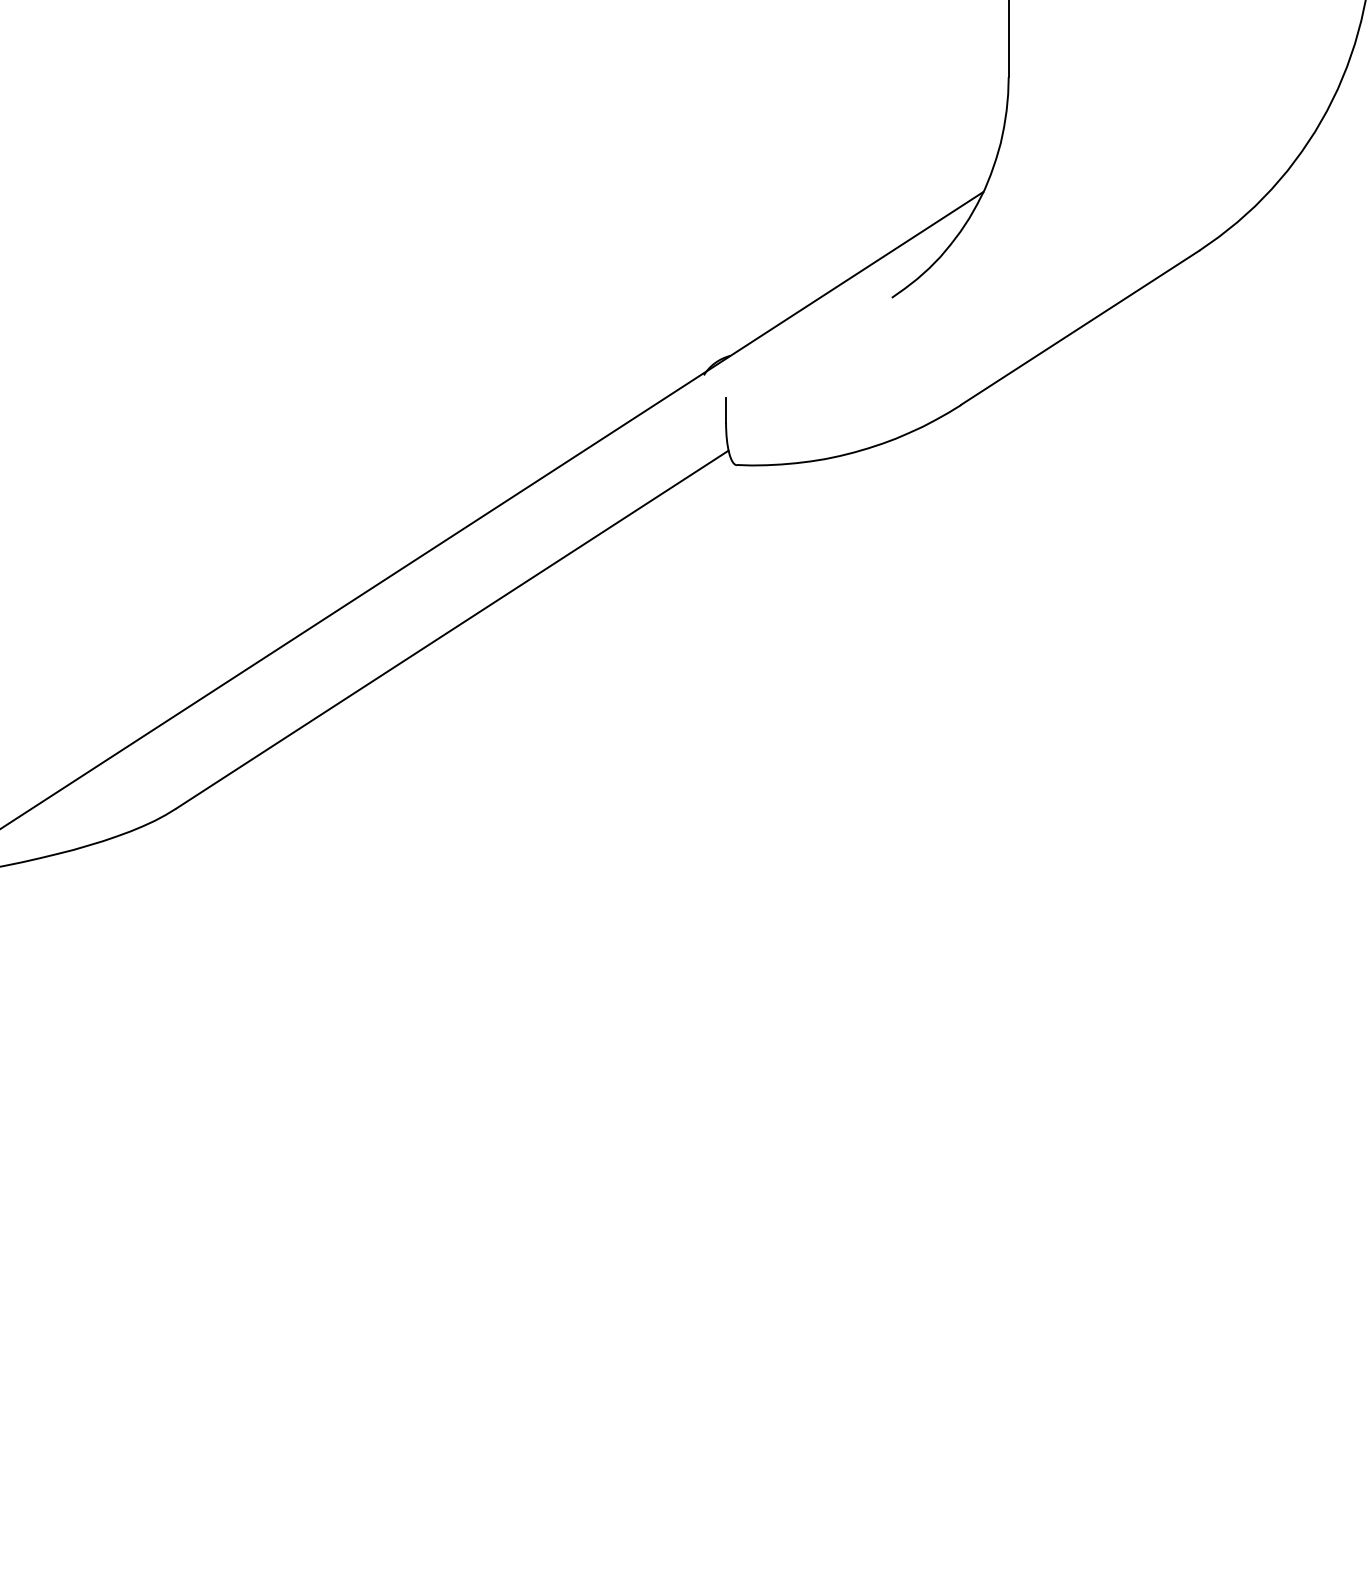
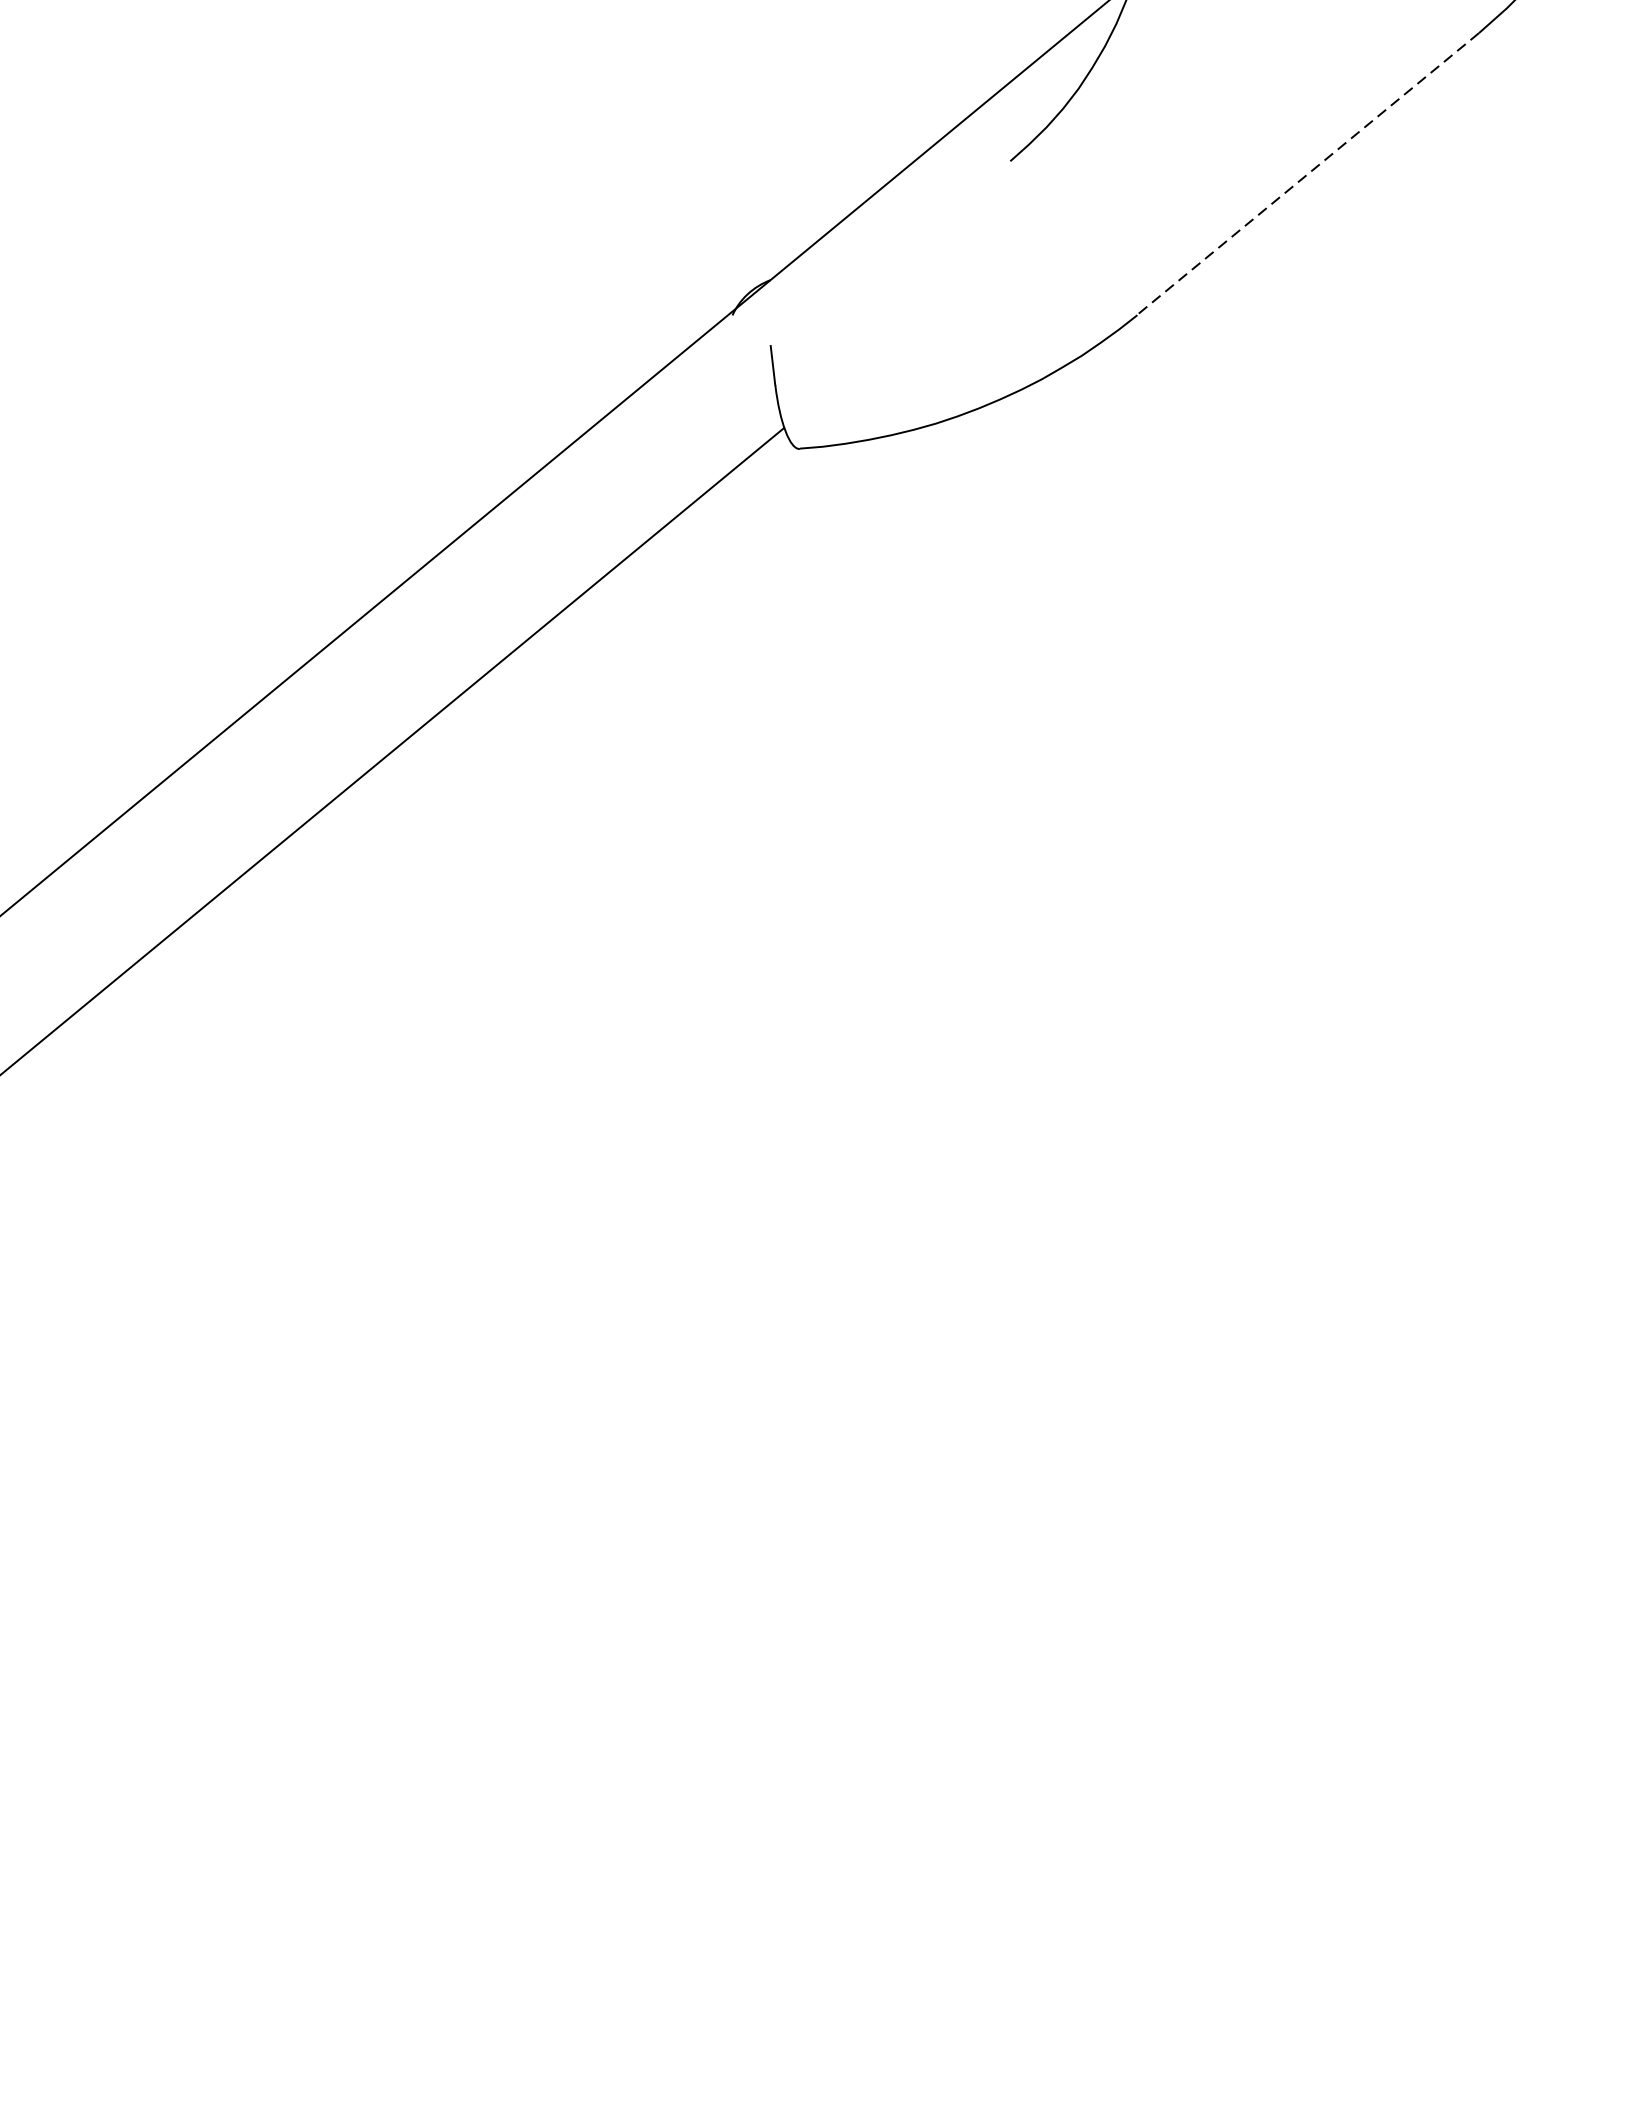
line: (1080, 327) -> (1308, 173), solid -> dashed

